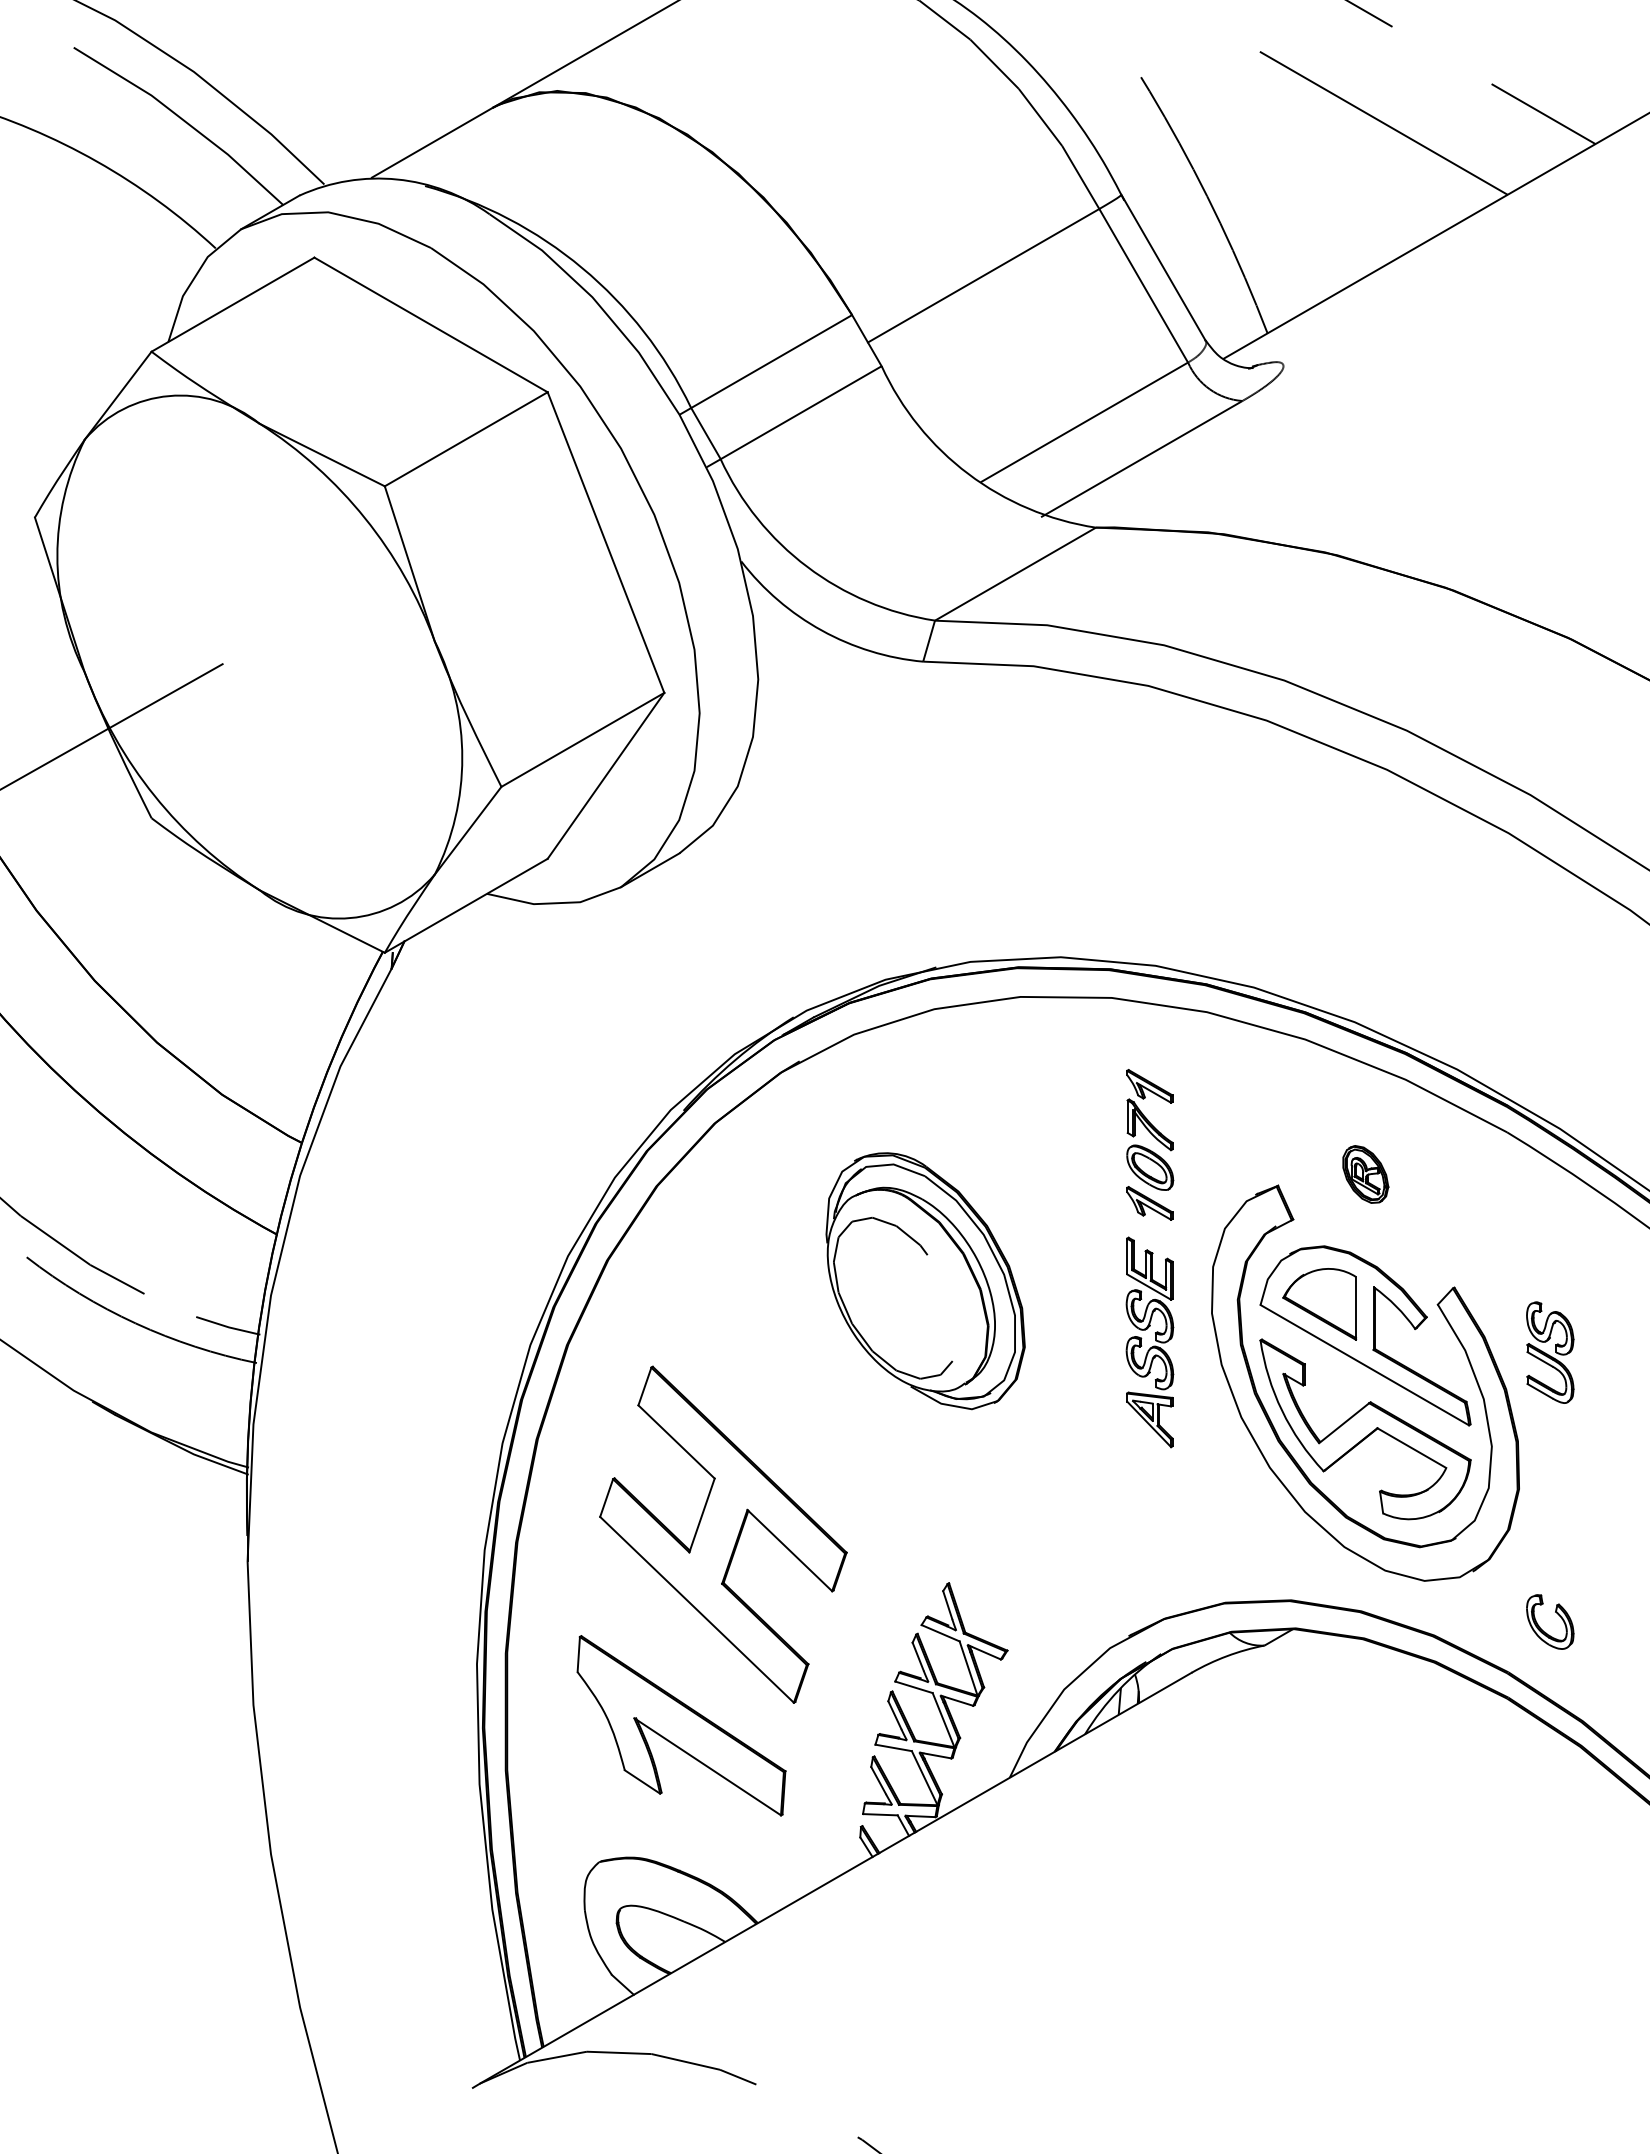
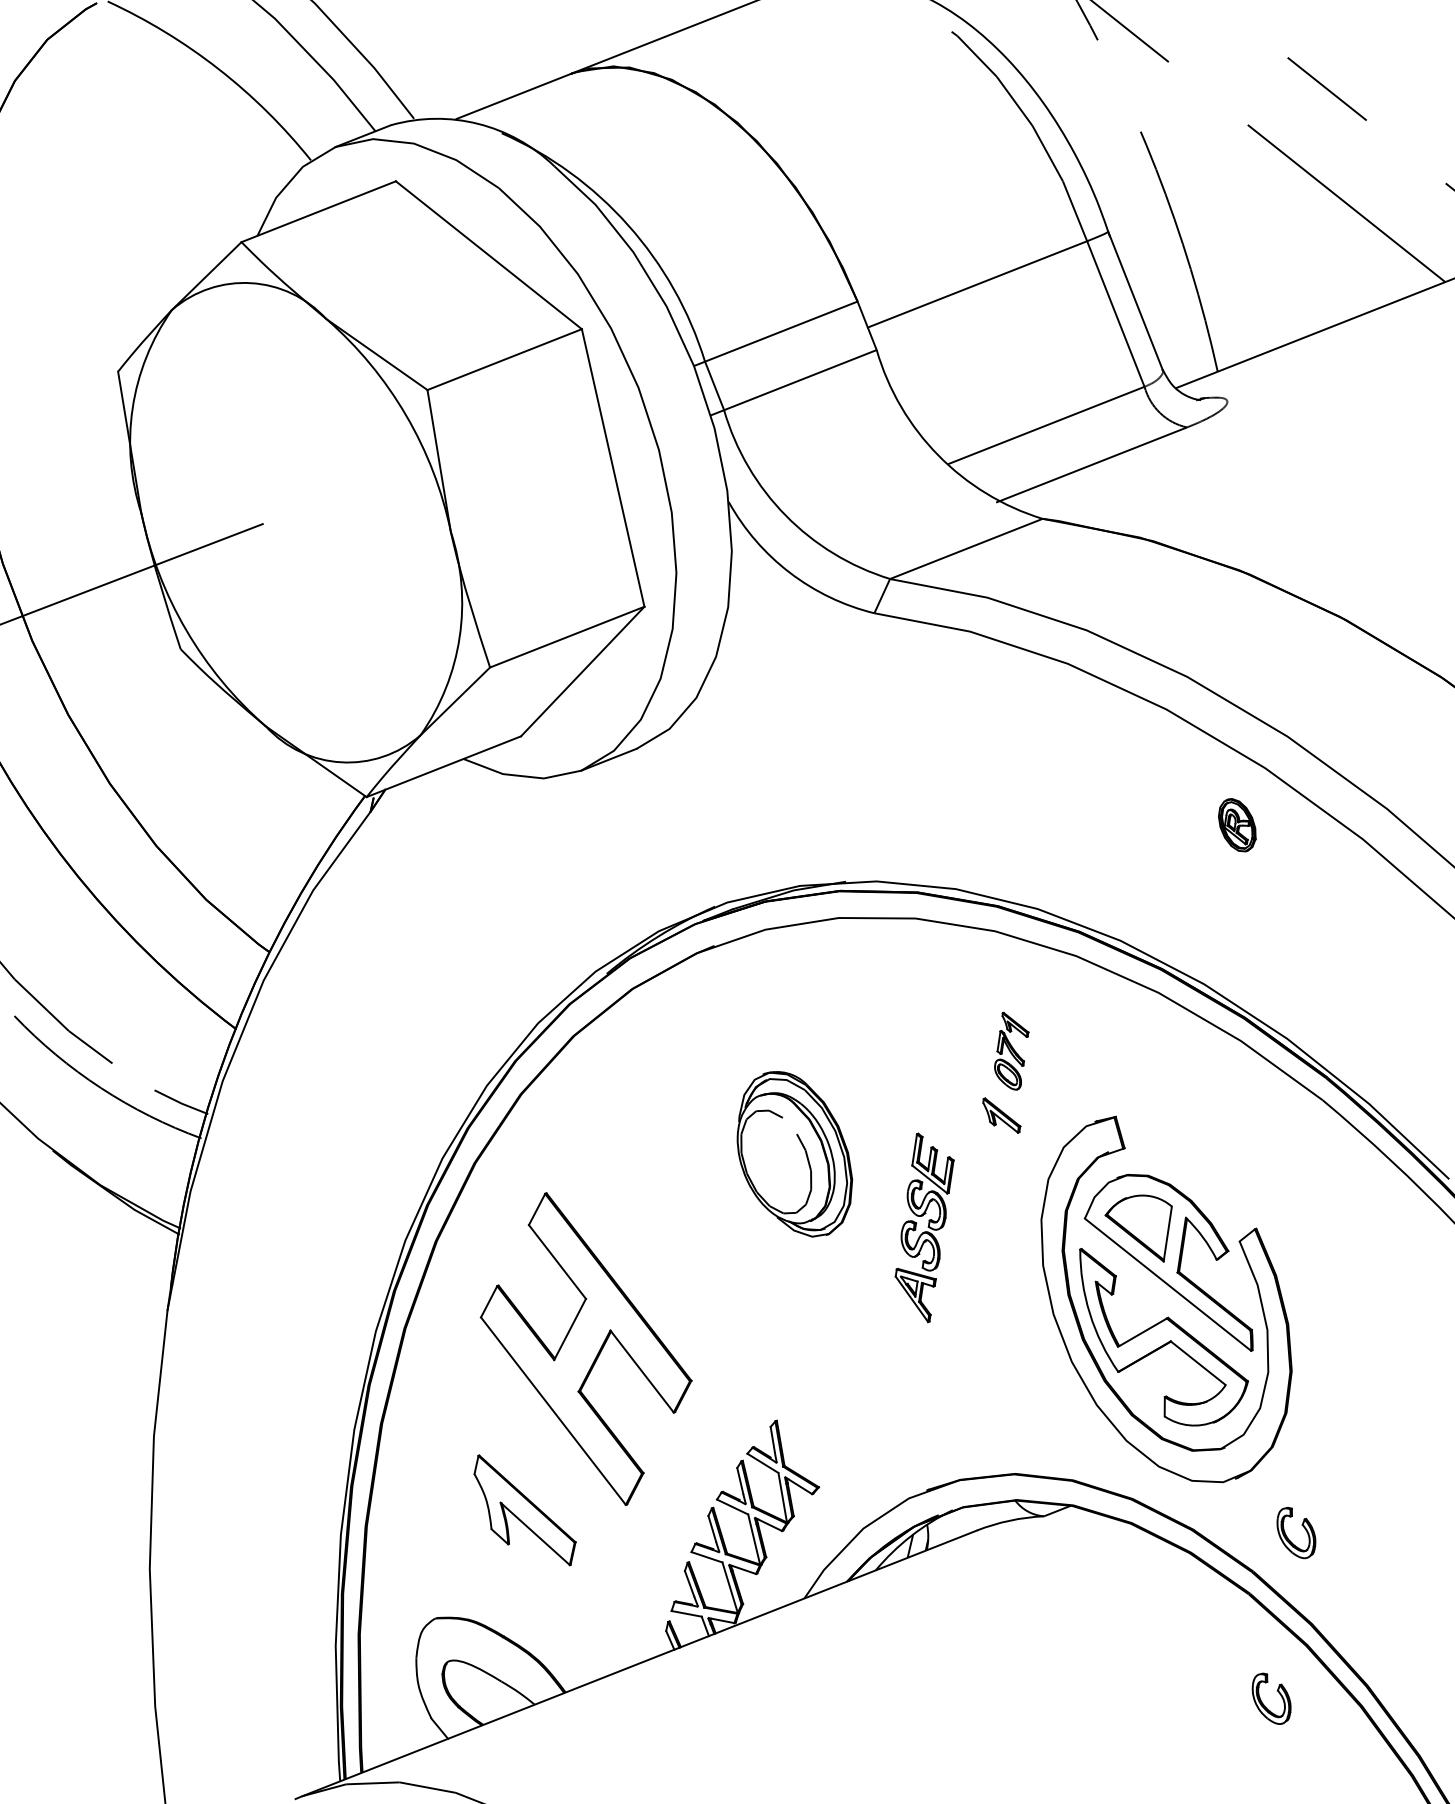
part: (1150, 1129) -> (1011, 1051), size x0.7
part: (1365, 1174) -> (1237, 825), moved
part: (925, 1281) -> (795, 1154), size x0.7
part: (1149, 1342) -> (922, 1227), moved
part: (1550, 1352) -> (1331, 1297), removed
part: (681, 1725) -> (524, 1510), size x0.6
part: (1557, 1804) -> (1278, 1693), added

